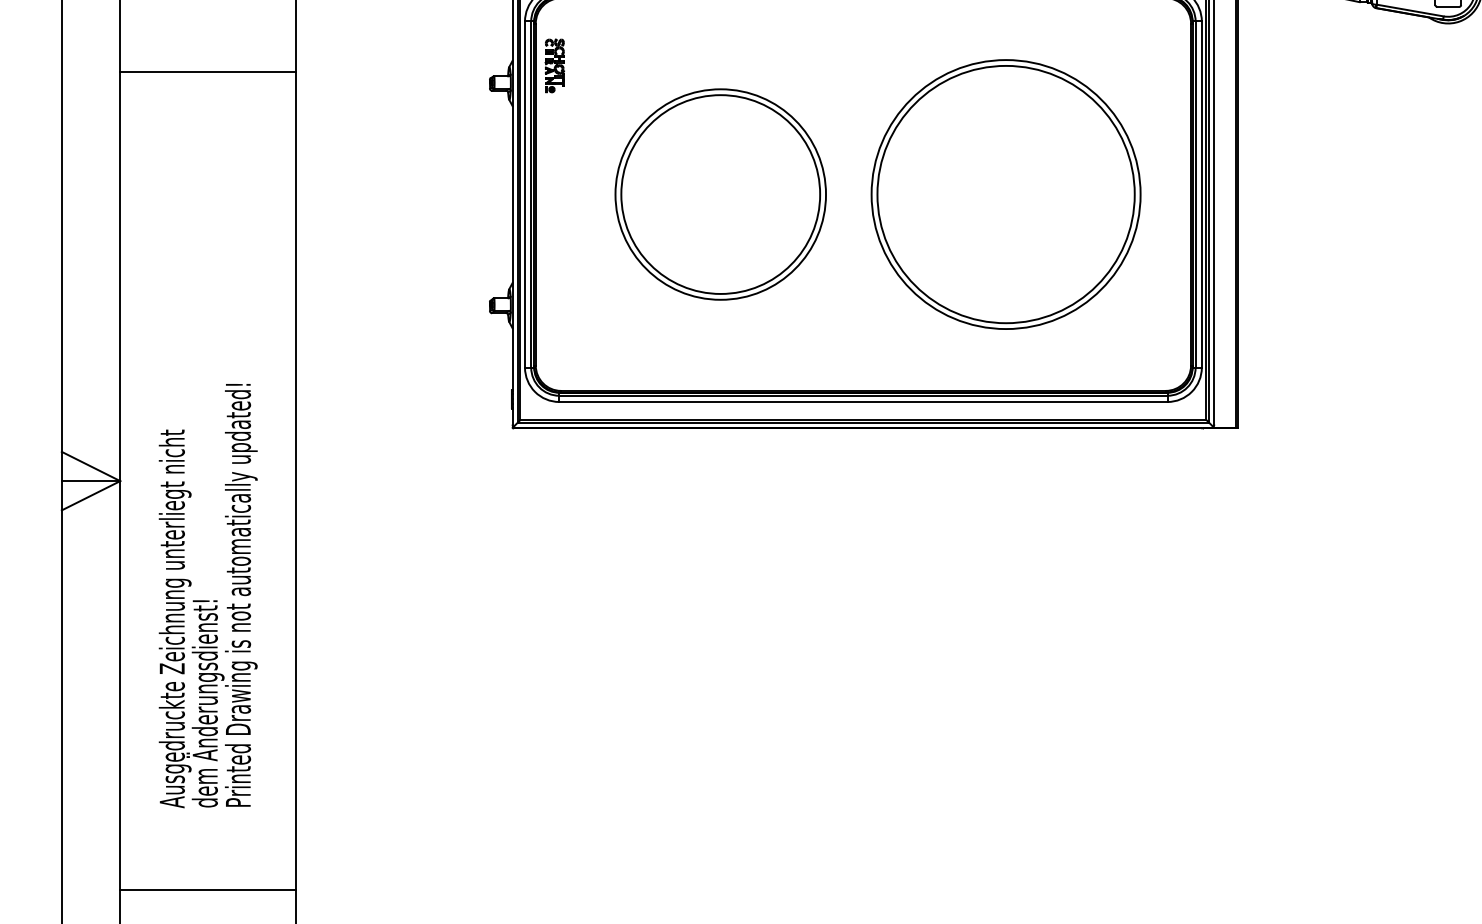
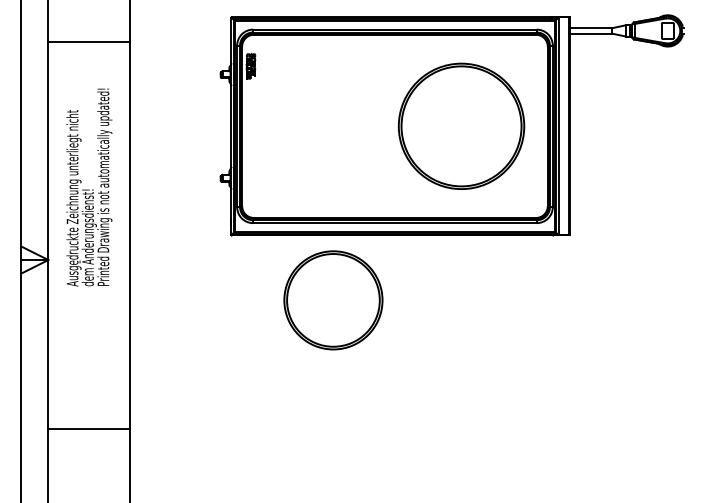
line: (208, 72) -> (89, 42), moved
part: (720, 194) -> (333, 300), moved
text: (208, 595) -> (89, 187), moved
line: (208, 889) -> (89, 428), moved

